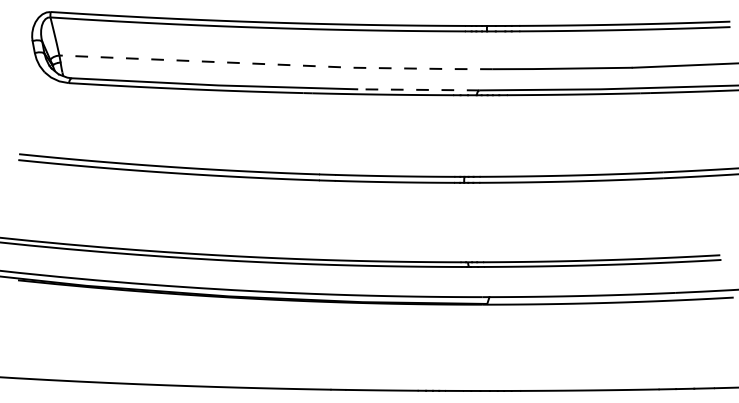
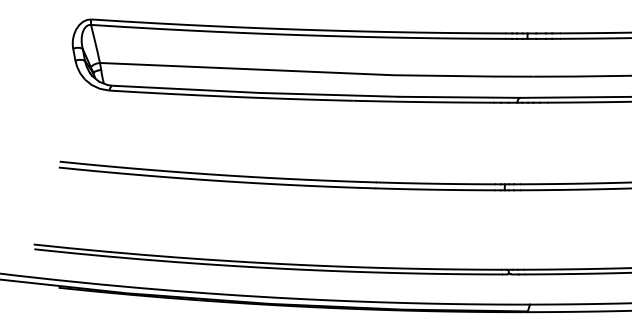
line: (277, 64) -> (318, 71), dashed -> solid
line: (418, 89) -> (459, 96), dashed -> solid

